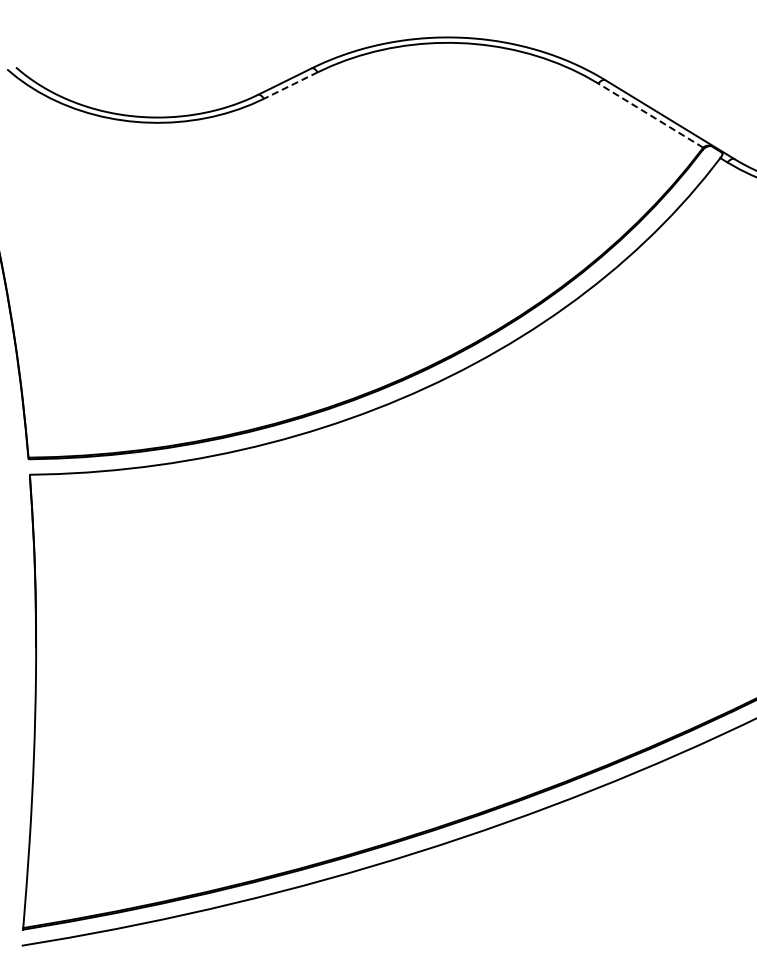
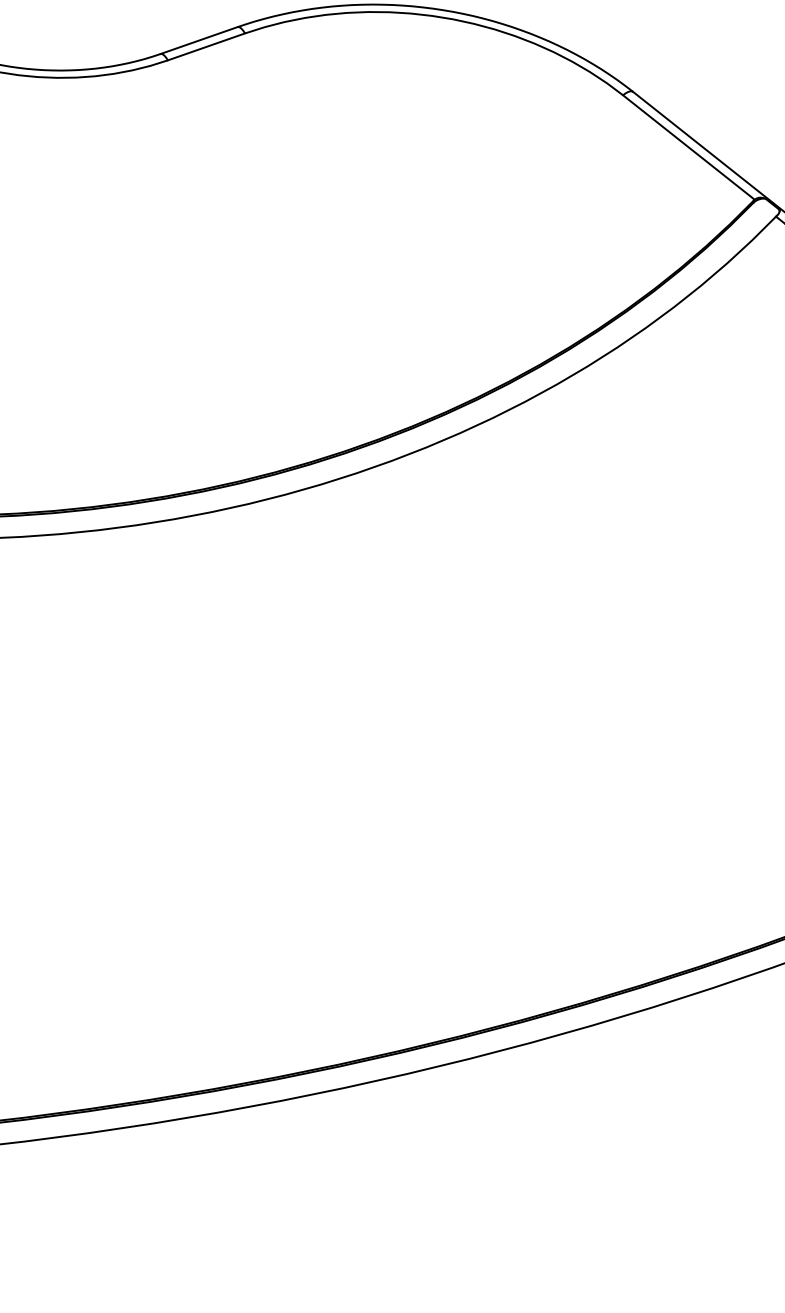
line: (290, 85) -> (205, 46), dashed -> solid
line: (650, 115) -> (688, 147), dashed -> solid

